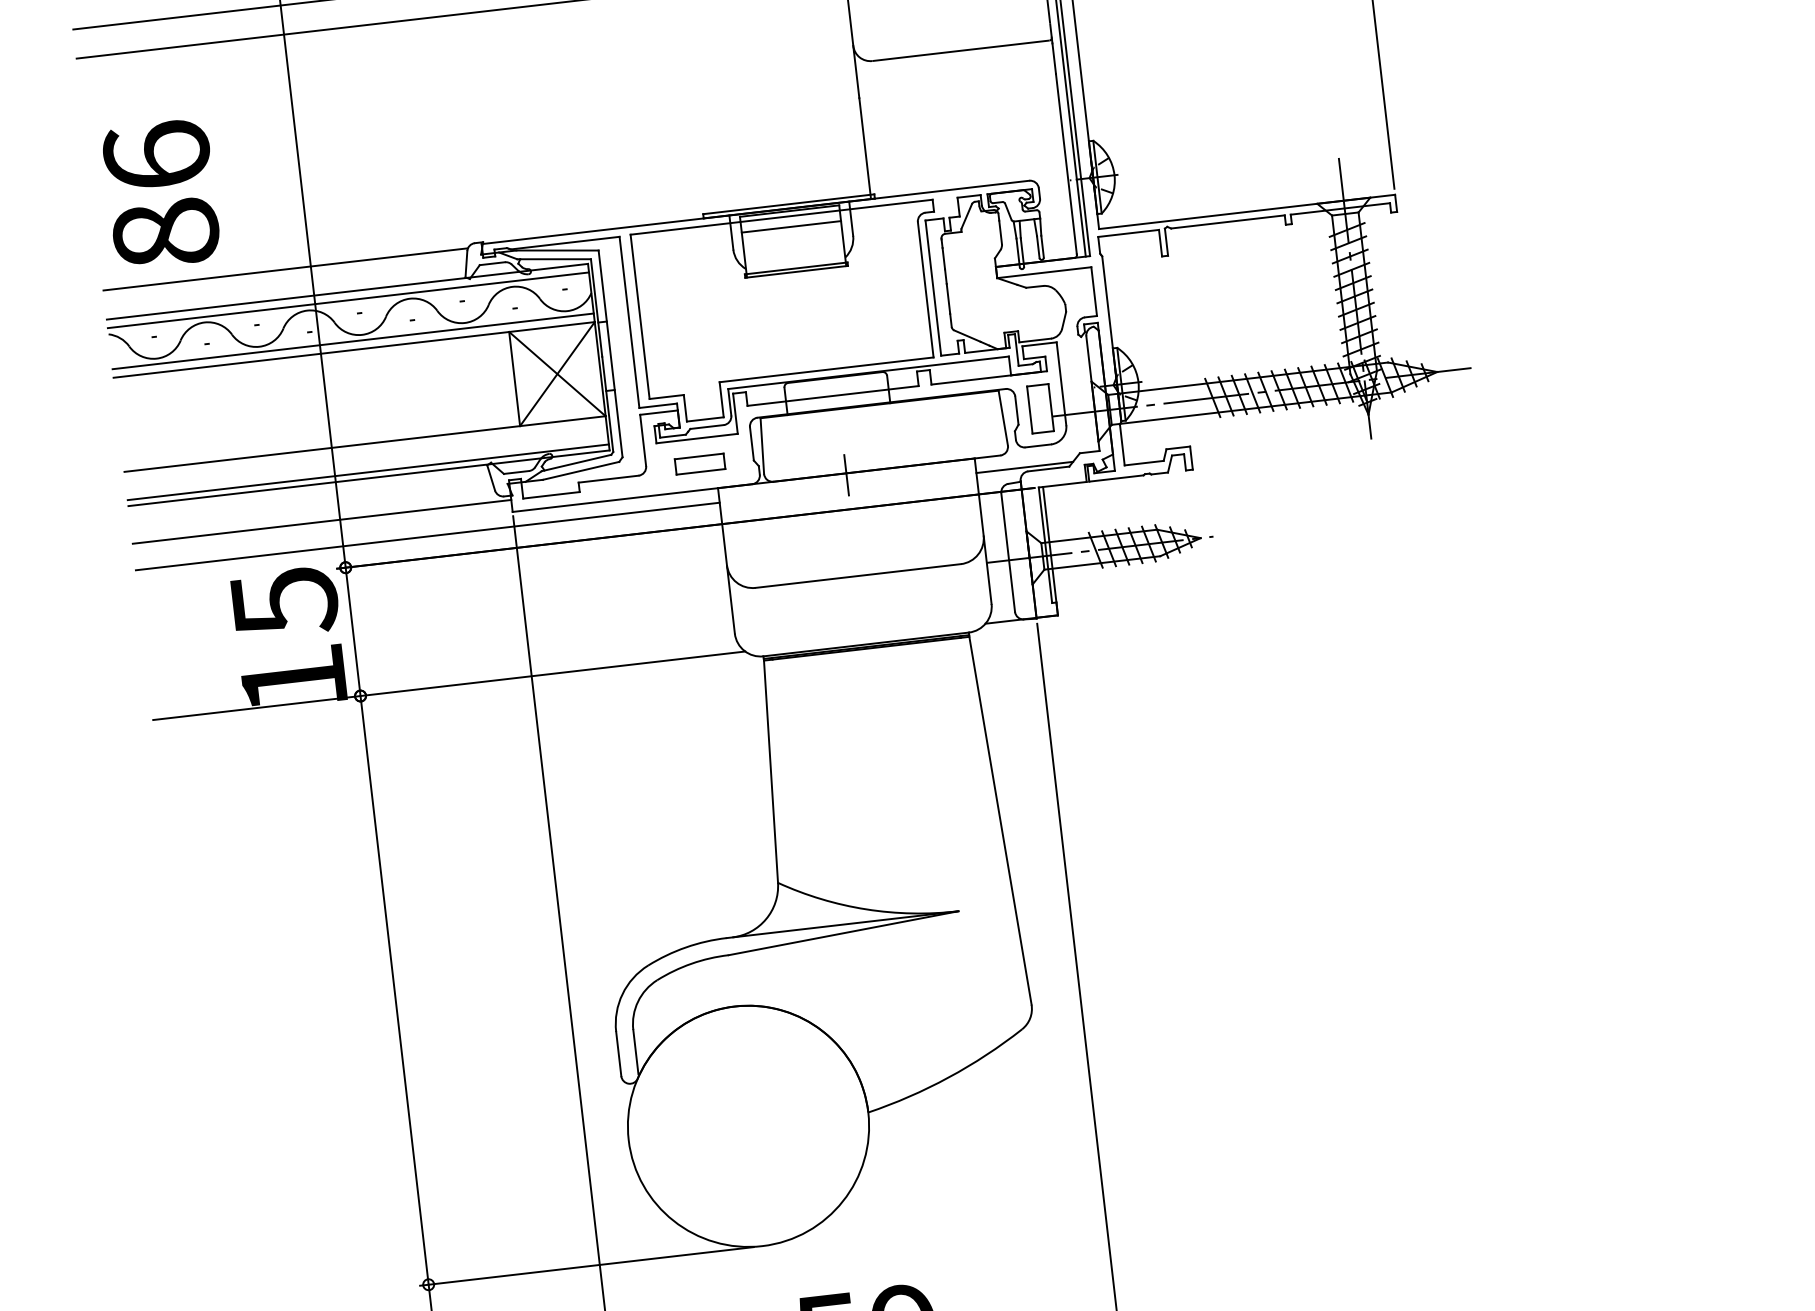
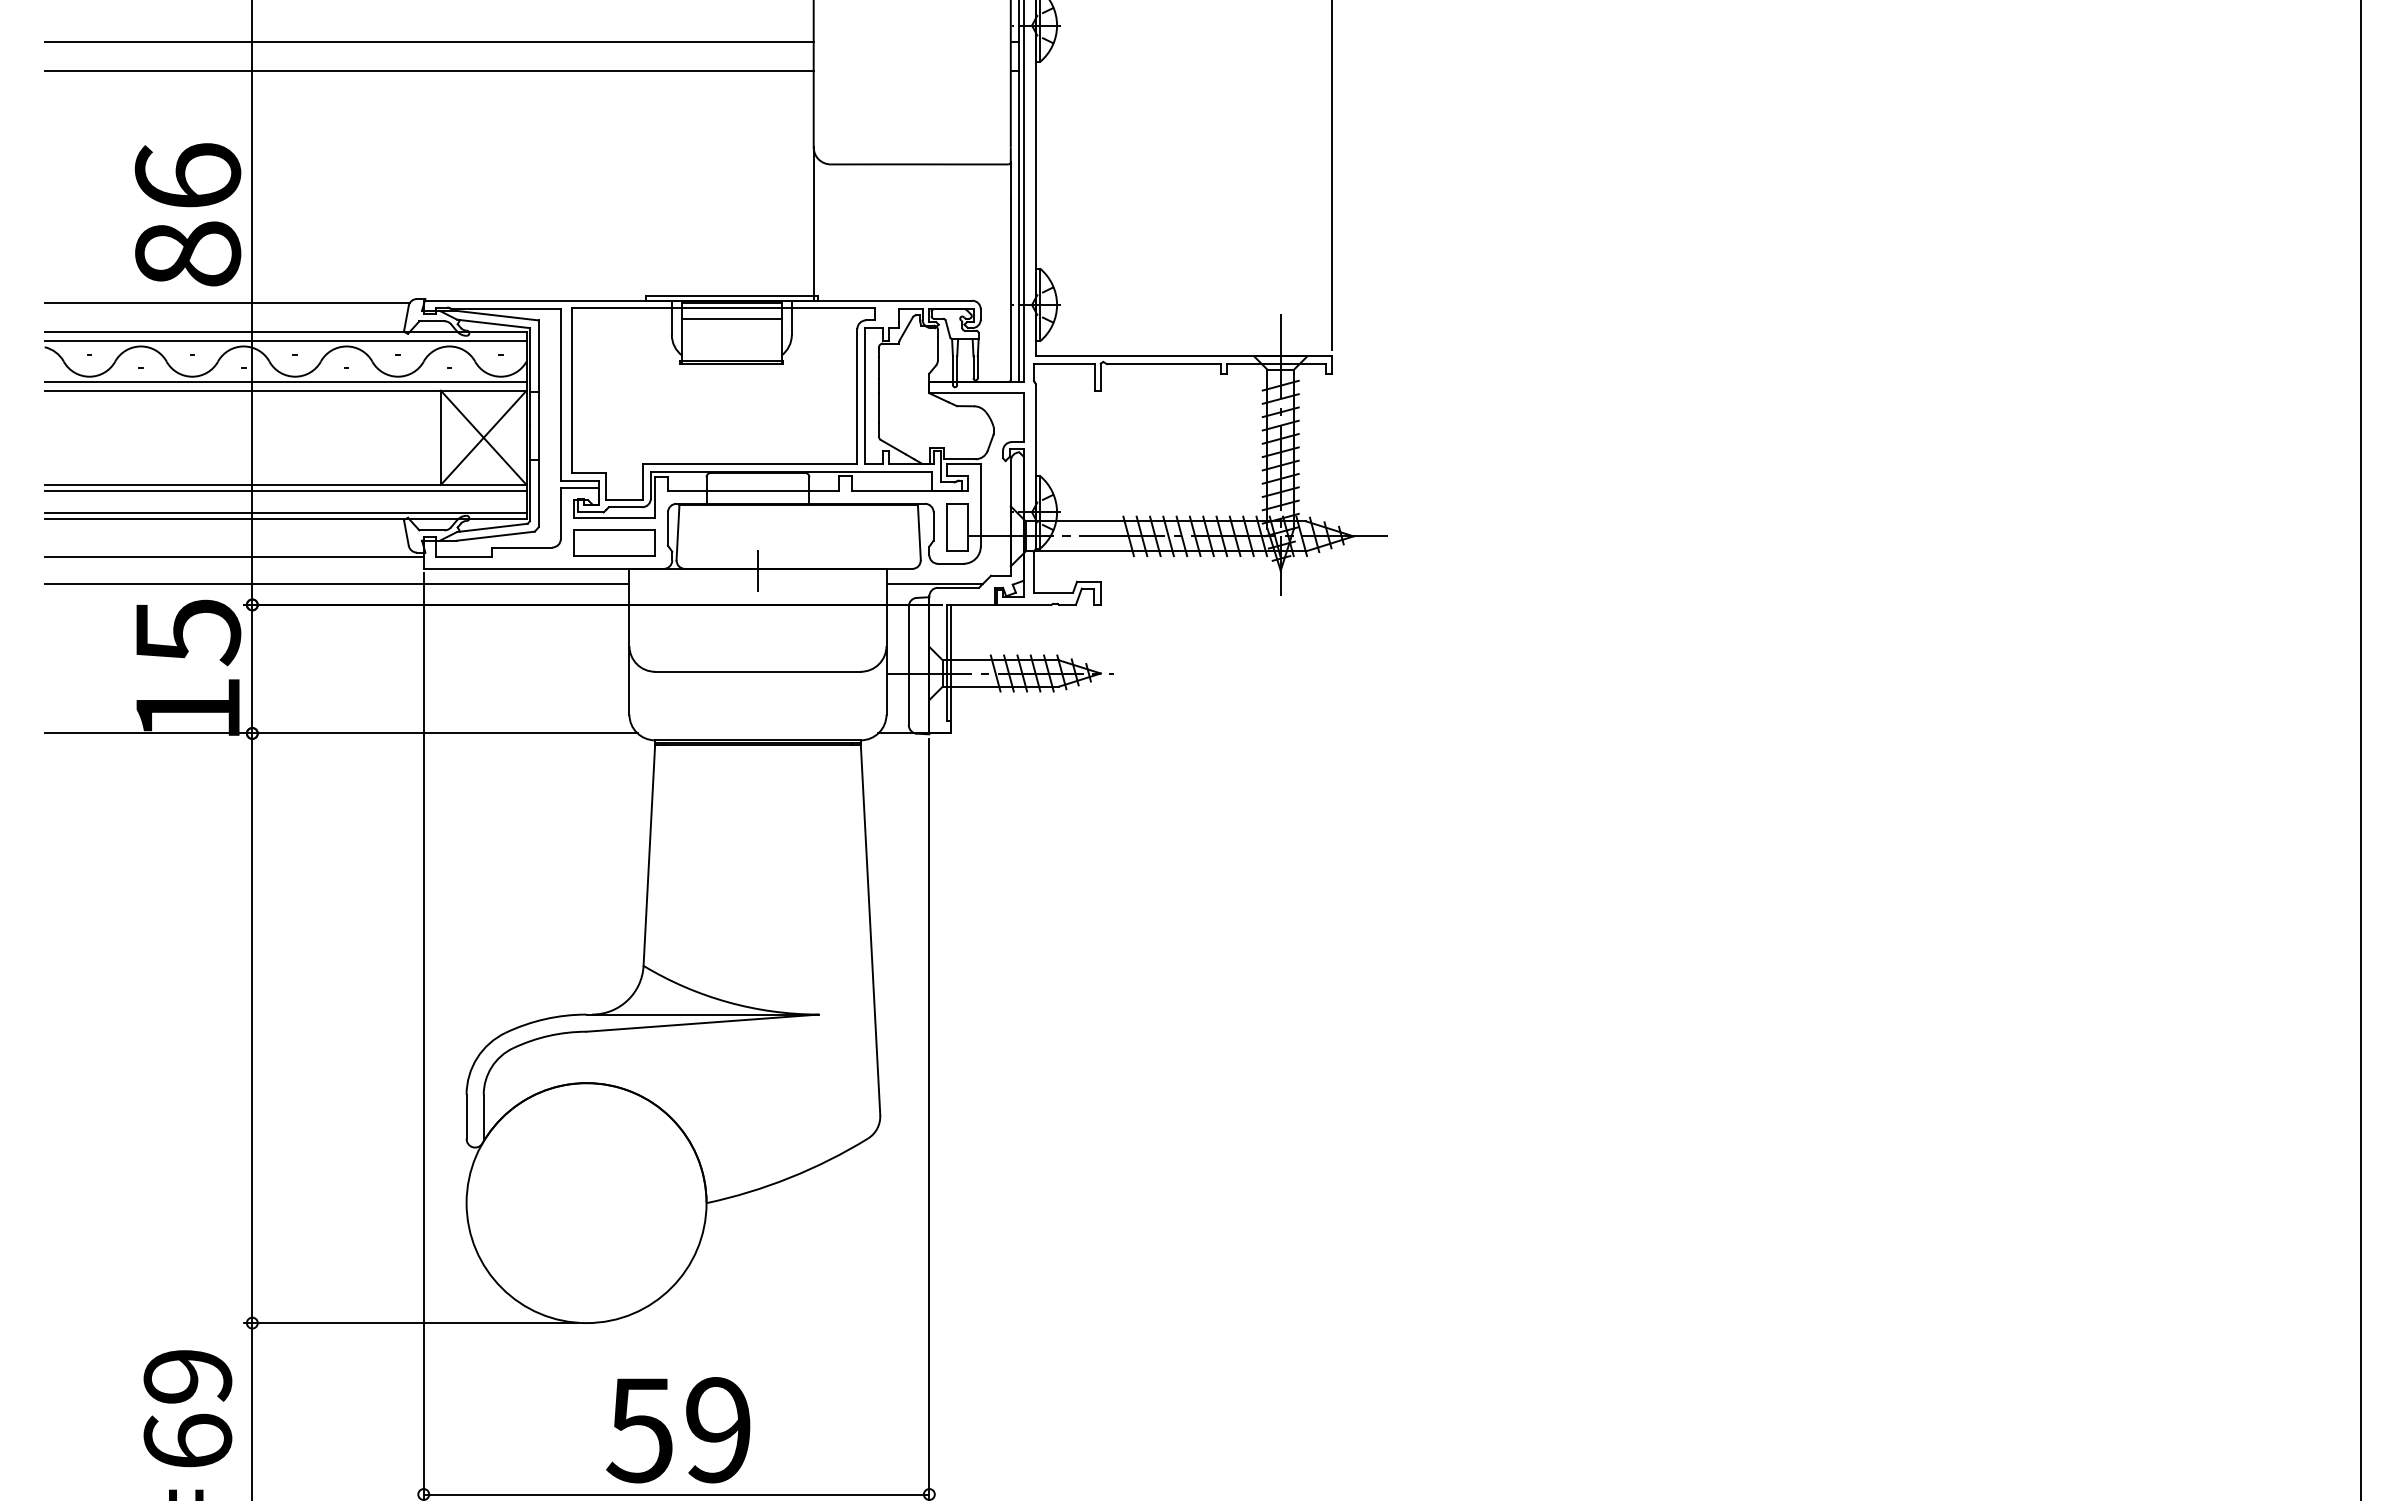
text: (160, 194) -> (187, 214), moved
line: (365, 449) -> (285, 490), added
part: (700, 463) -> (614, 542), size x1.67

